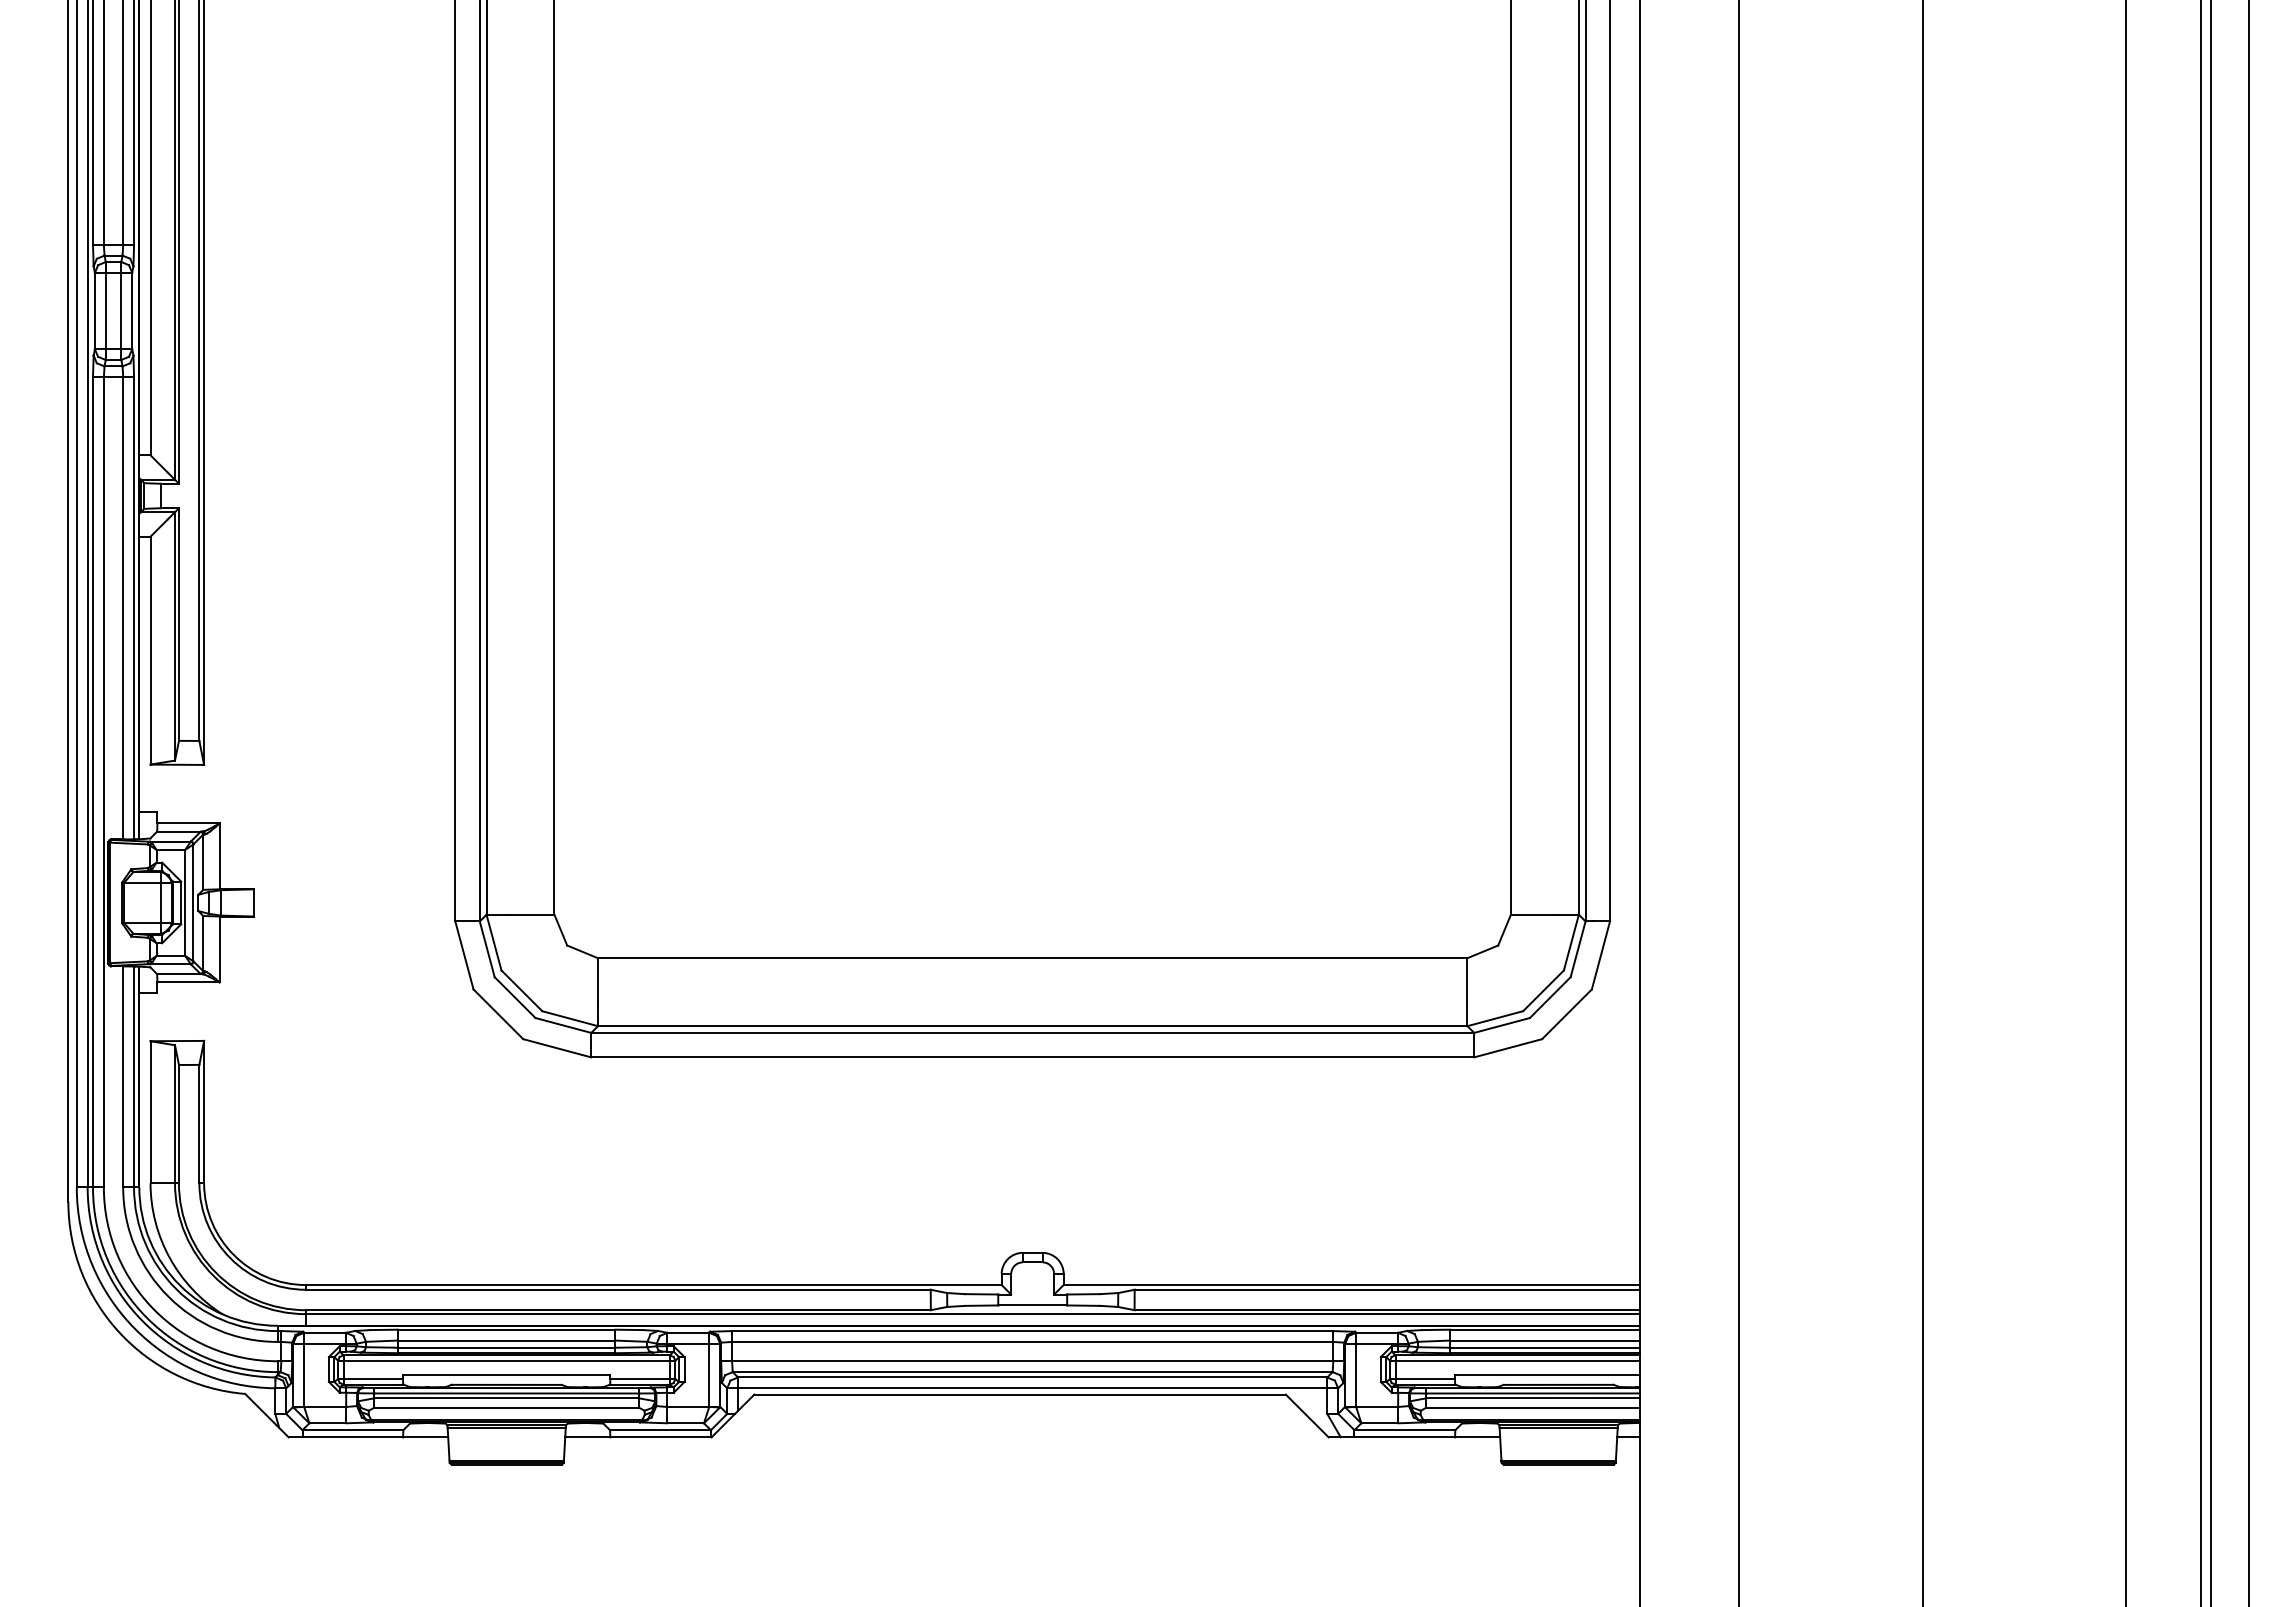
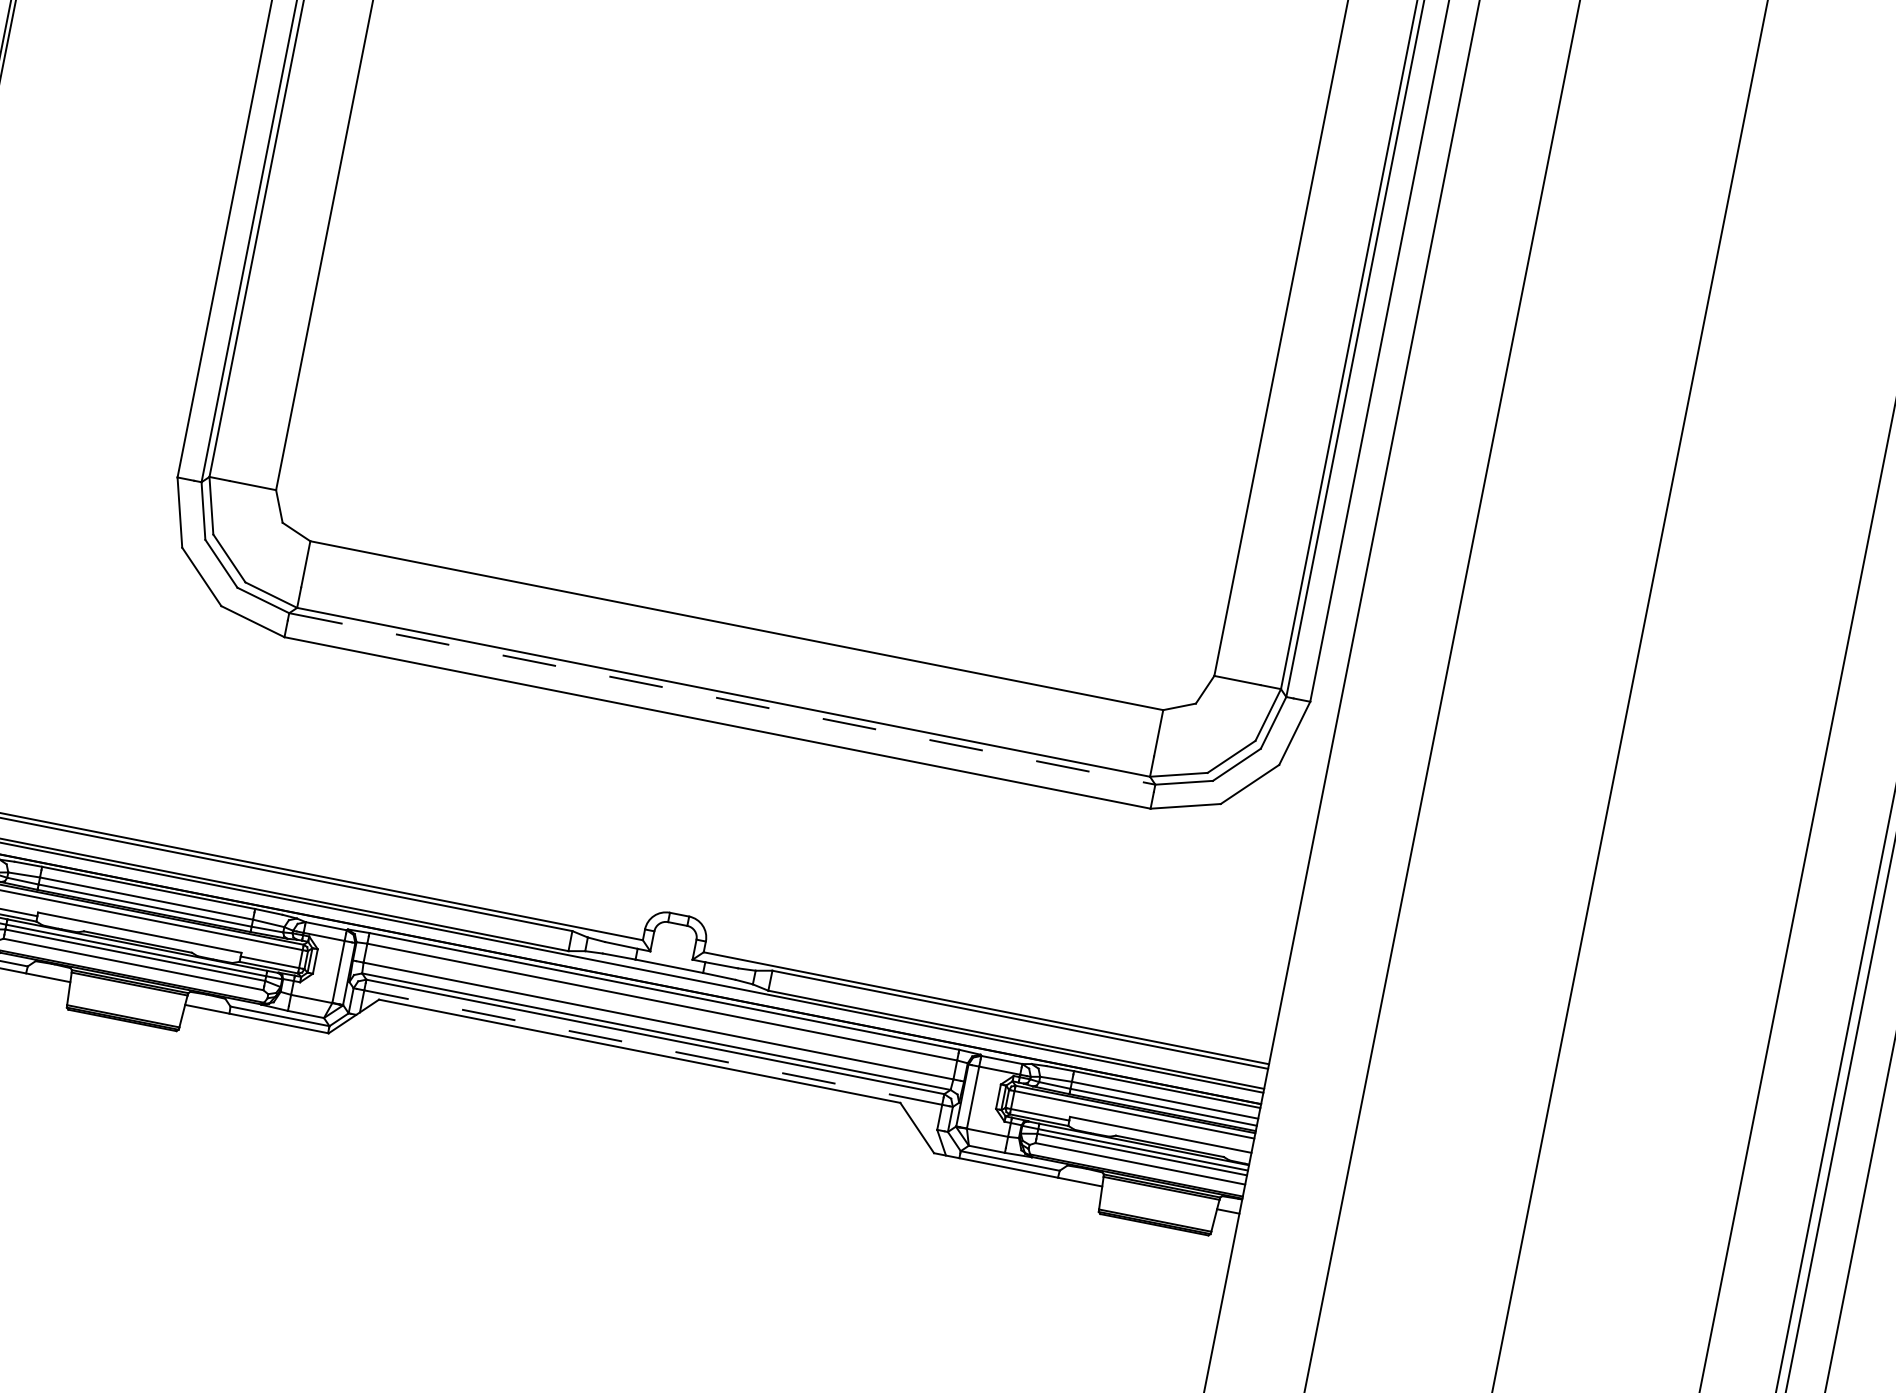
line: (1033, 1032) -> (723, 698), solid -> dashed
line: (1032, 1388) -> (653, 1047), solid -> dashed

